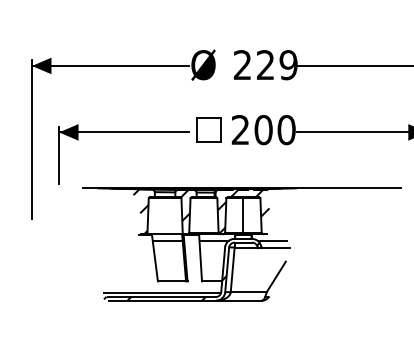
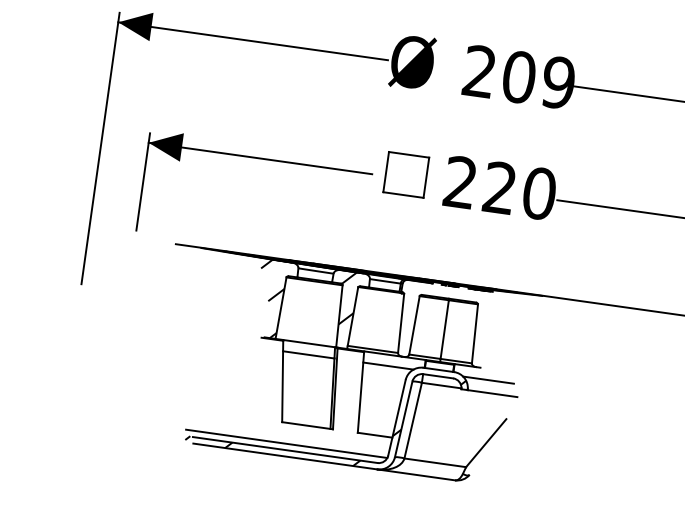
text: (265, 65) -> (518, 77), 229 -> 209
text: (263, 130) -> (499, 188), 200 -> 220
hatch: (243, 211) -> (445, 322), removed

